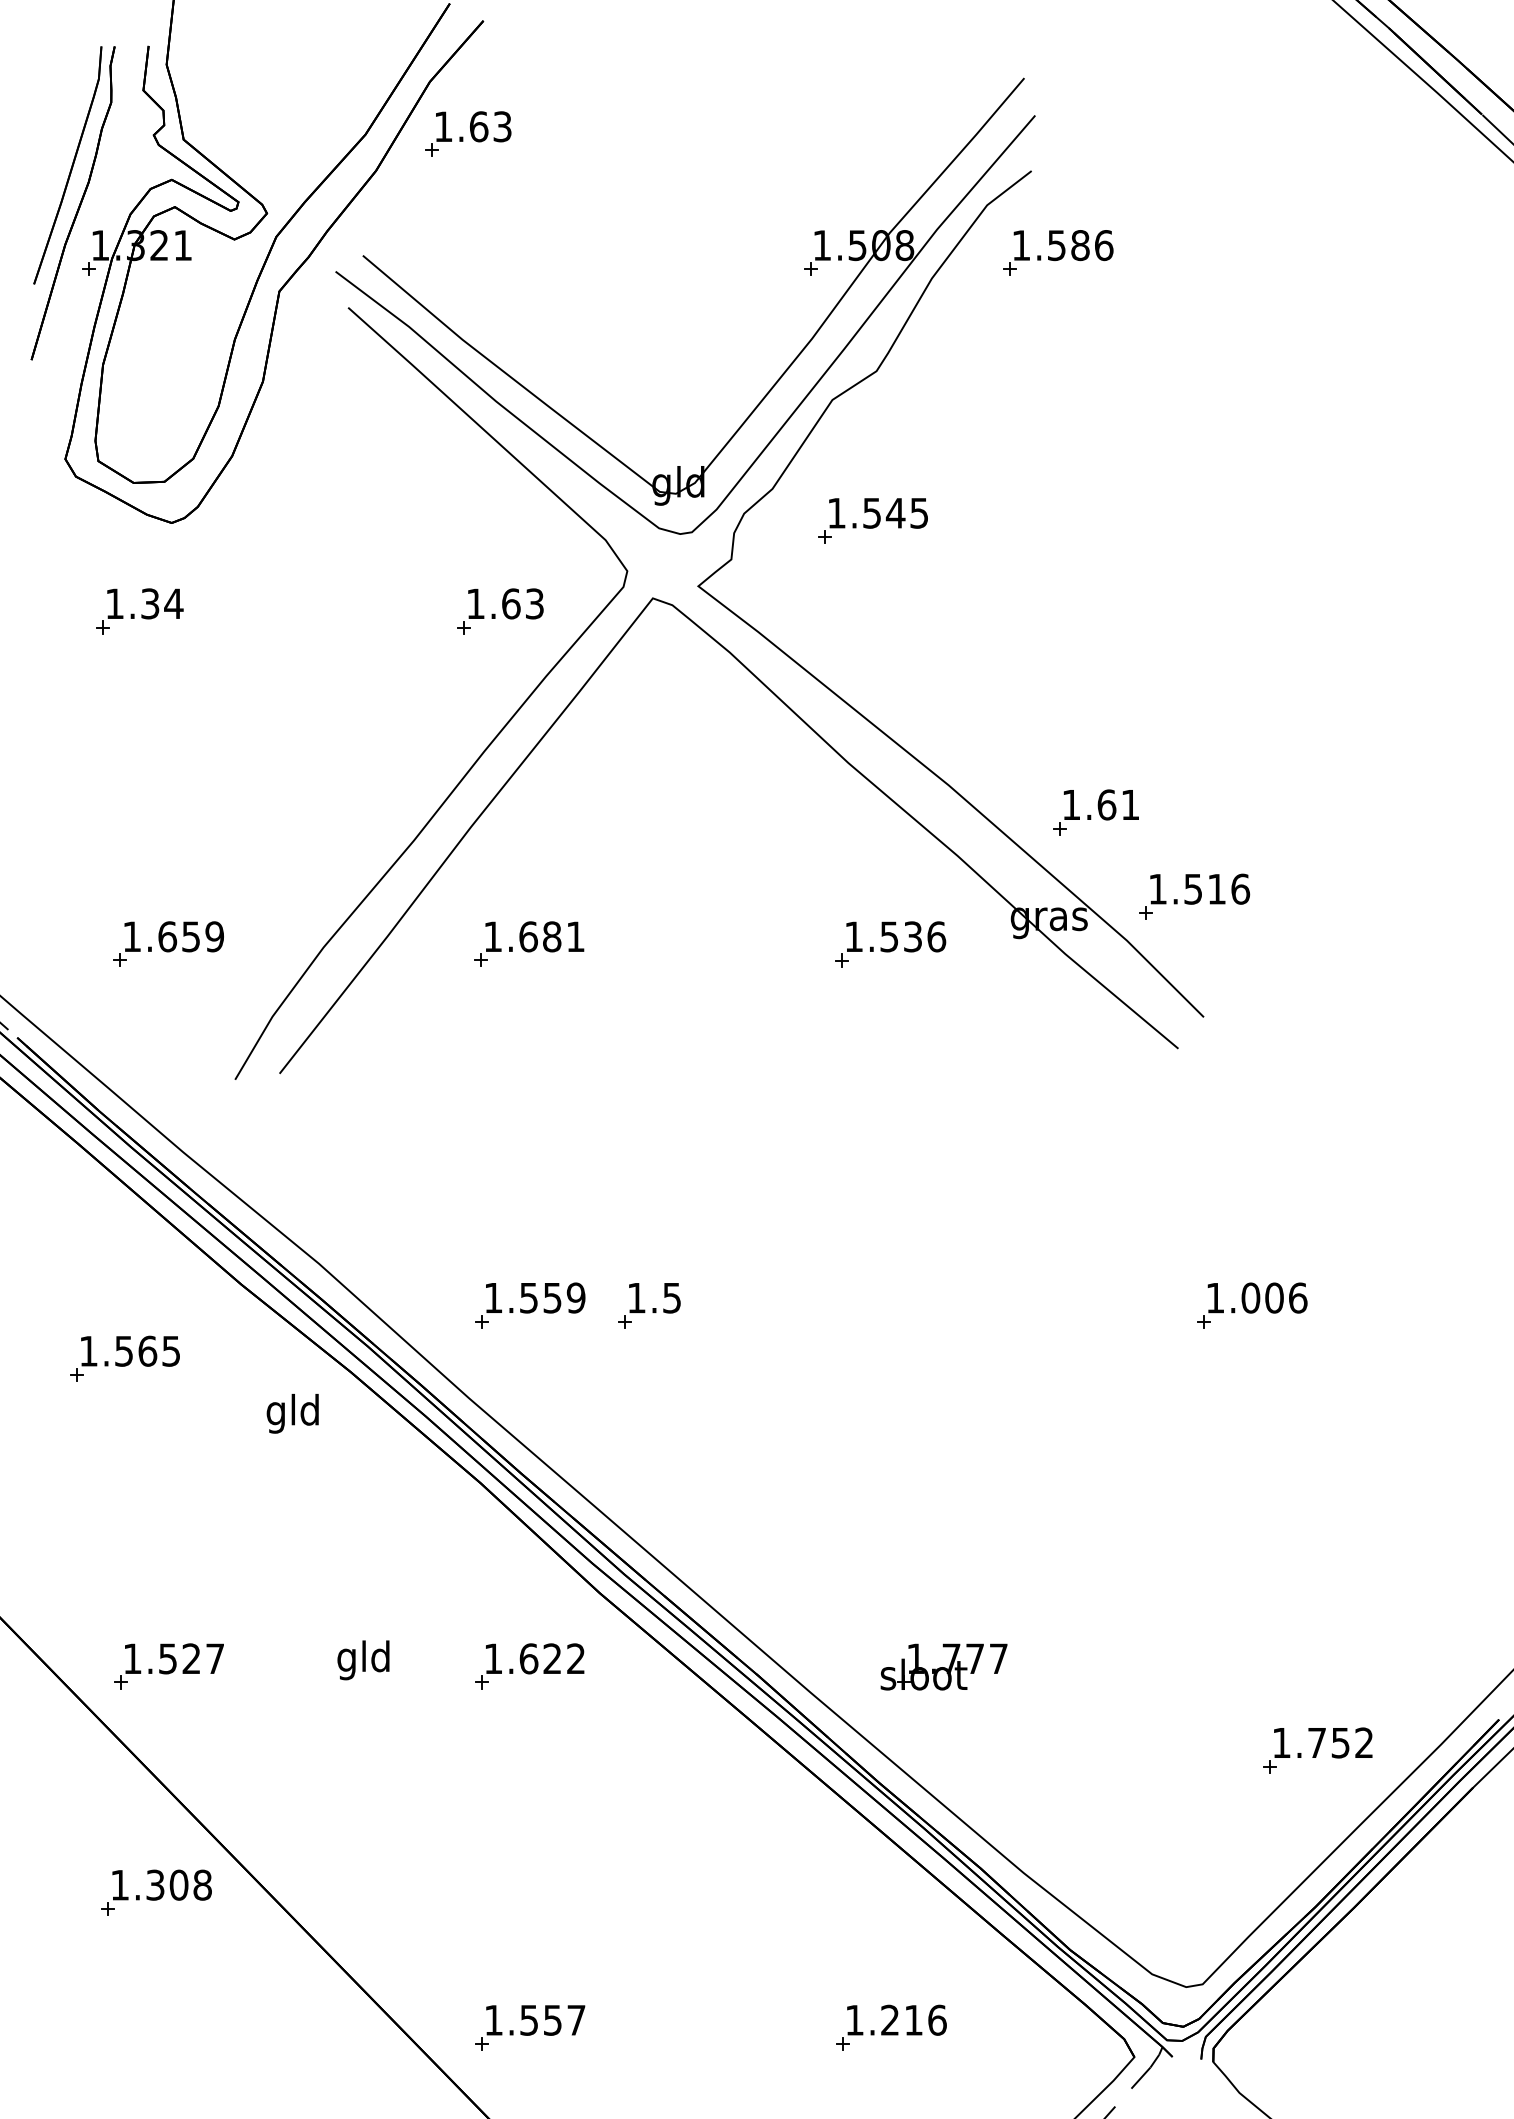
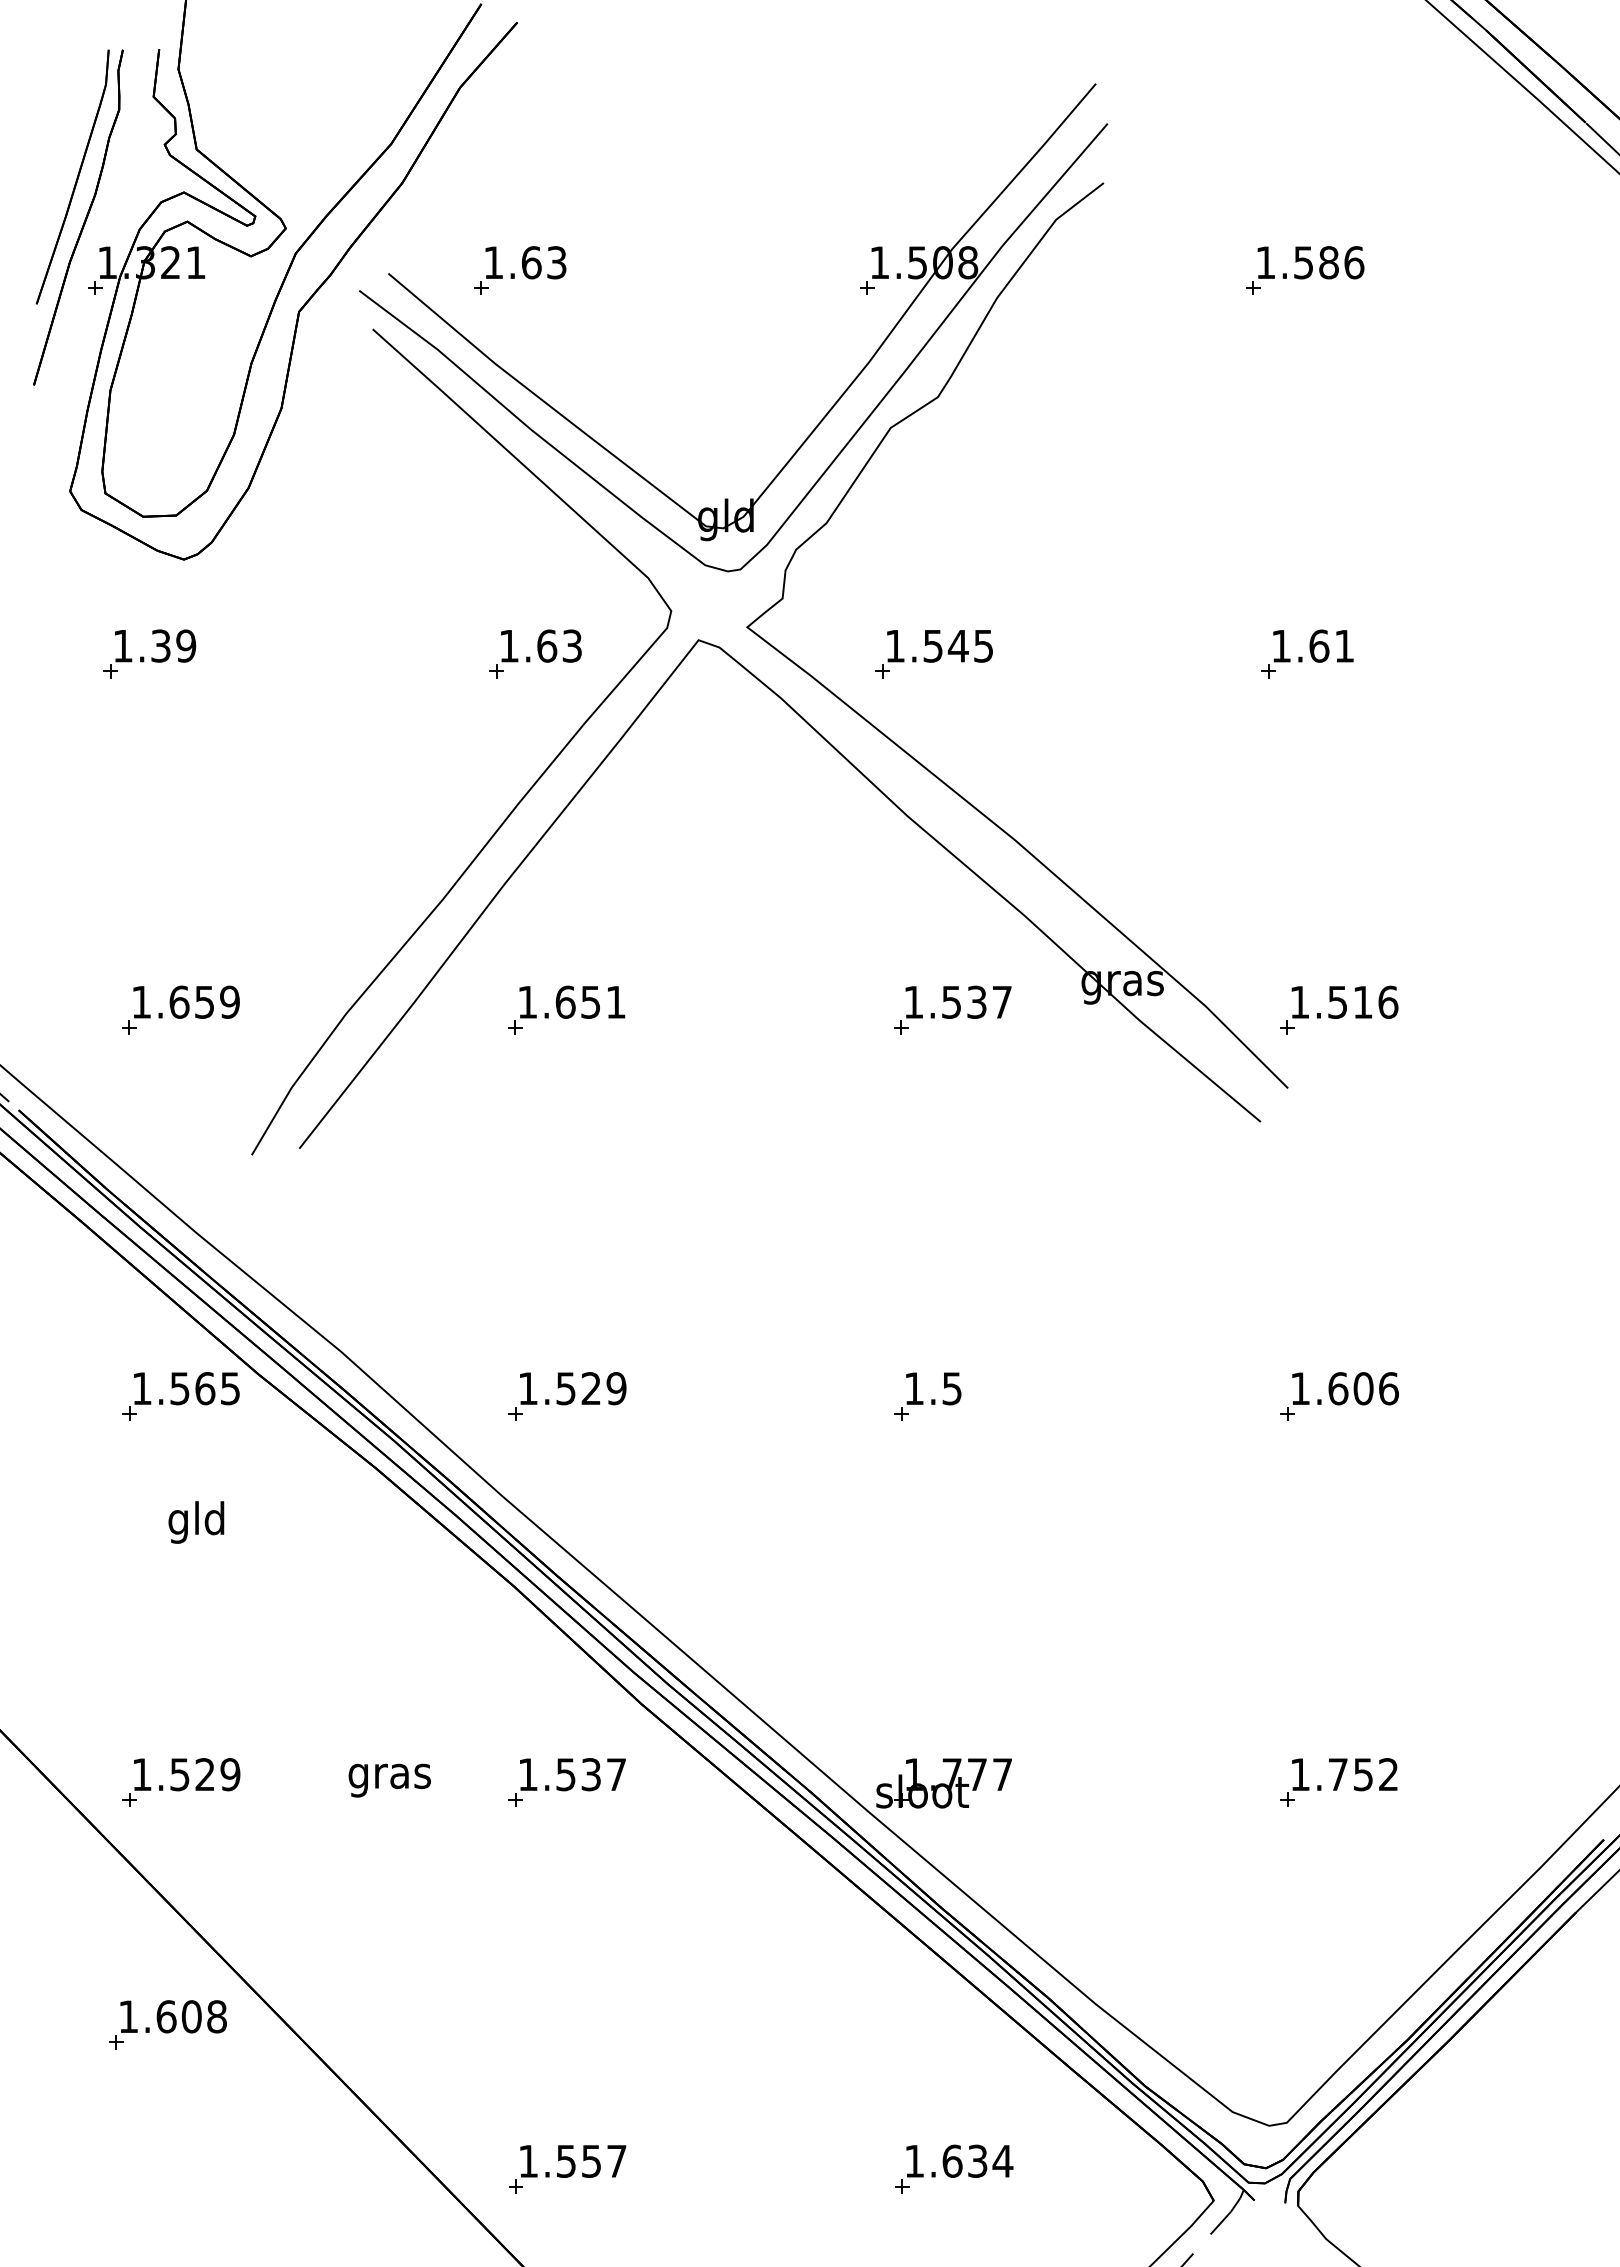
part: (468, 134) -> (520, 270), moved
part: (1058, 252) -> (1305, 270), moved
part: (872, 521) -> (933, 654), moved
text: (173, 603) -> (185, 645), 1.34 -> 1.39
part: (1095, 811) -> (1307, 653), moved
part: (1194, 895) -> (1339, 1009), moved
text: (551, 936) -> (590, 1001), 1.681 -> 1.651
text: (936, 936) -> (1002, 1001), 1.536 -> 1.537
text: (551, 1297) -> (590, 1388), 1.559 -> 1.529
text: (1251, 1297) -> (1338, 1388), 1.006 -> 1.606
part: (649, 1305) -> (927, 1396), moved
part: (124, 1358) -> (180, 1396), moved
text: (292, 1413) -> (196, 1522), moved
text: (215, 1658) -> (230, 1774), 1.527 -> 1.529
text: (551, 1658) -> (590, 1774), 1.622 -> 1.537
text: (363, 1660) -> (389, 1776), gld -> gras
part: (943, 1667) -> (943, 1783), moved
part: (1317, 1750) -> (1338, 1782), moved
text: (155, 1884) -> (166, 2016), 1.308 -> 1.608
text: (913, 2019) -> (977, 2160), 1.216 -> 1.634

